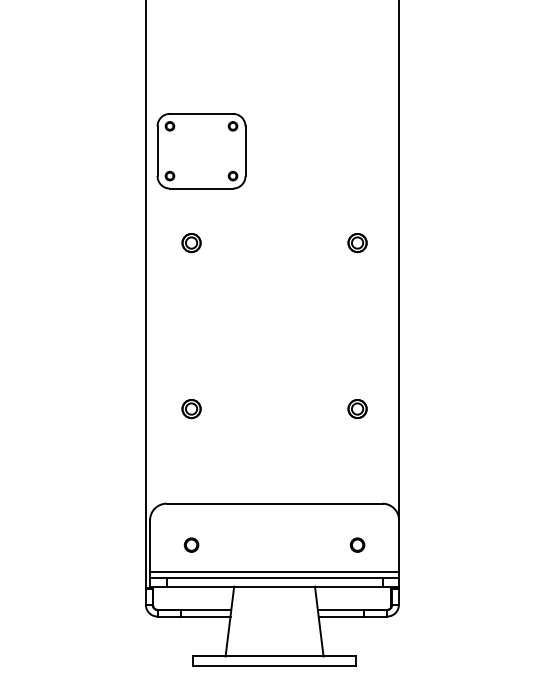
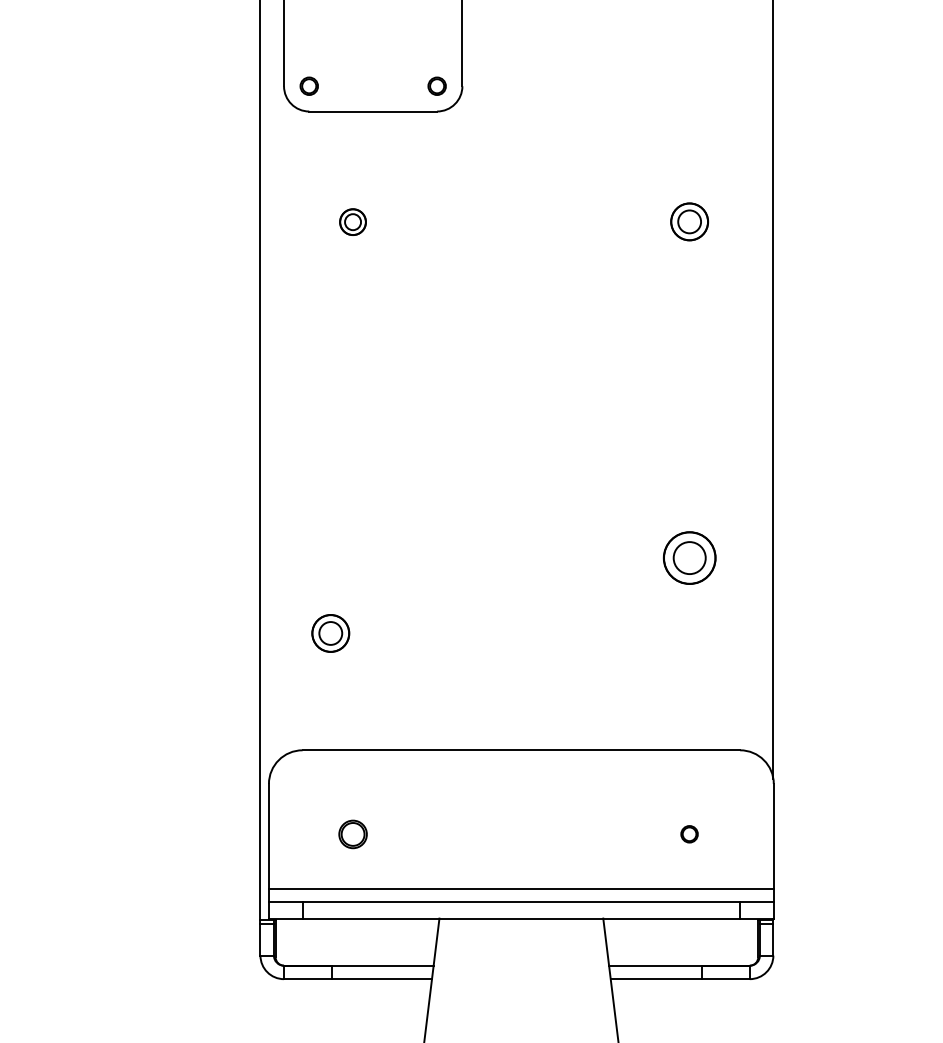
part: (191, 243) -> (352, 222), size x0.7
part: (191, 409) -> (330, 634), moved
part: (357, 409) -> (689, 559), size x1.4
part: (357, 544) -> (689, 833), size x0.6

